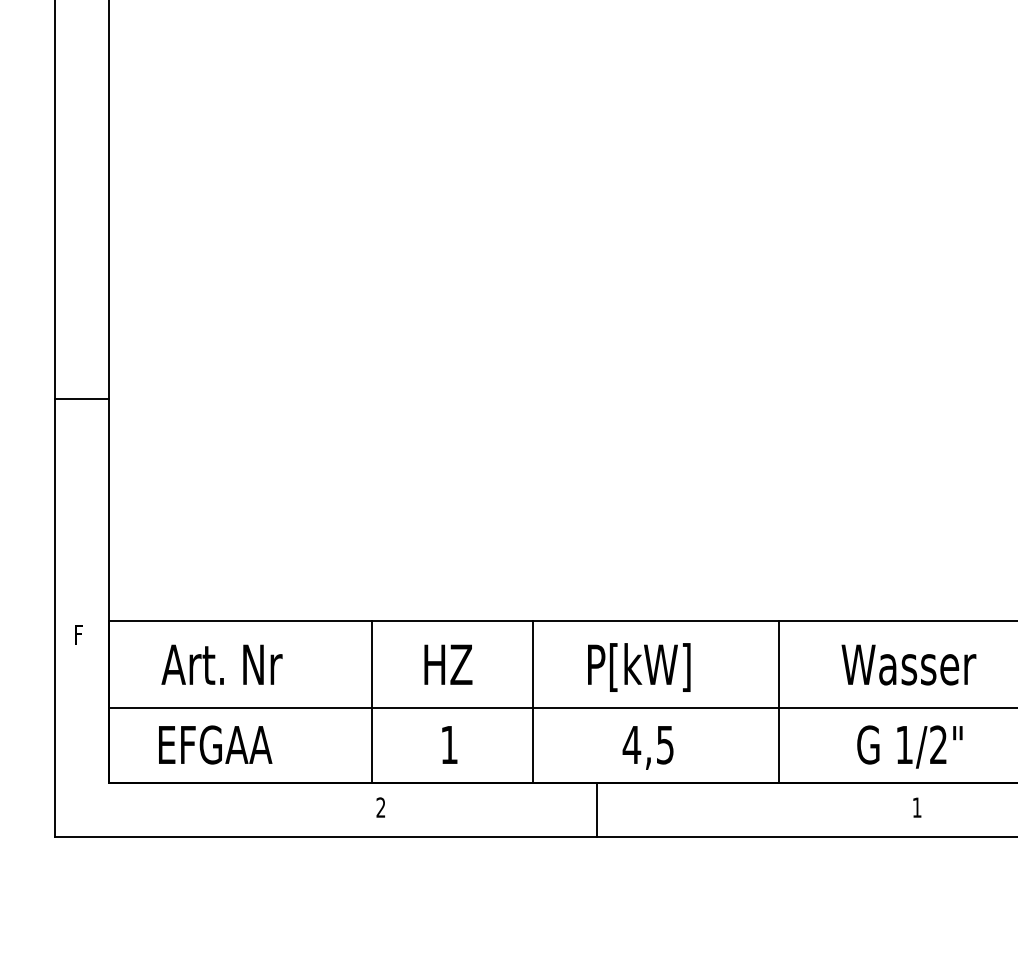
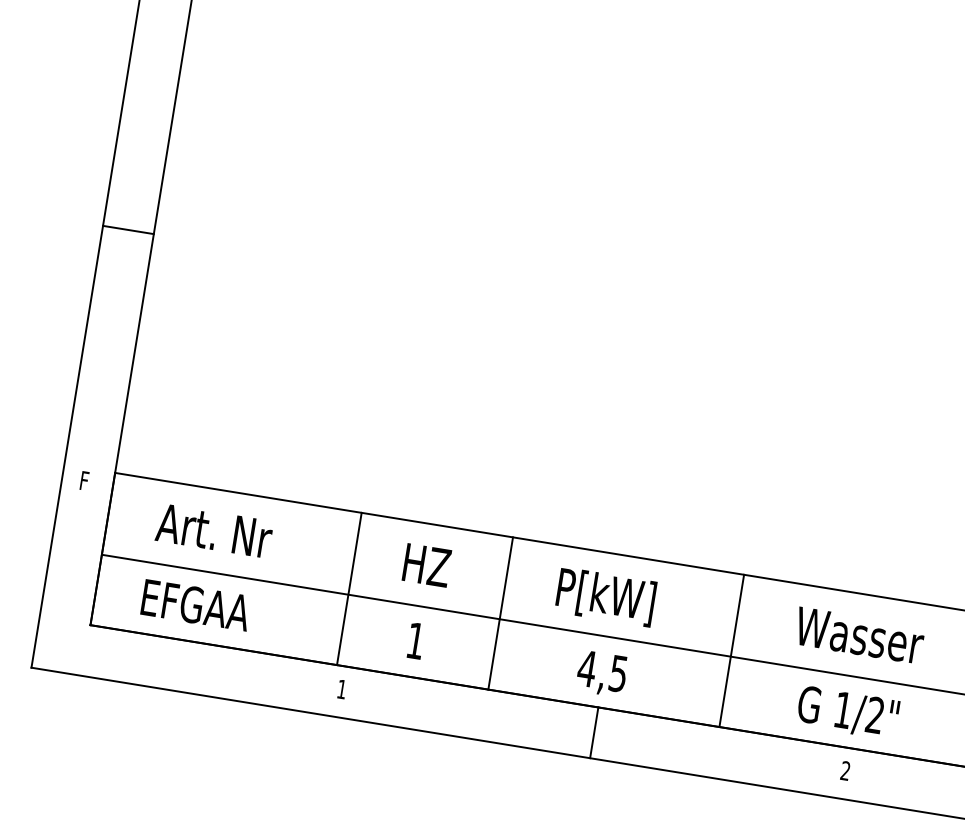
line: (82, 398) -> (128, 229), moved
text: (380, 807) -> (341, 689), 2 -> 1
text: (916, 807) -> (845, 770), 1 -> 2
line: (596, 810) -> (593, 732), moved

